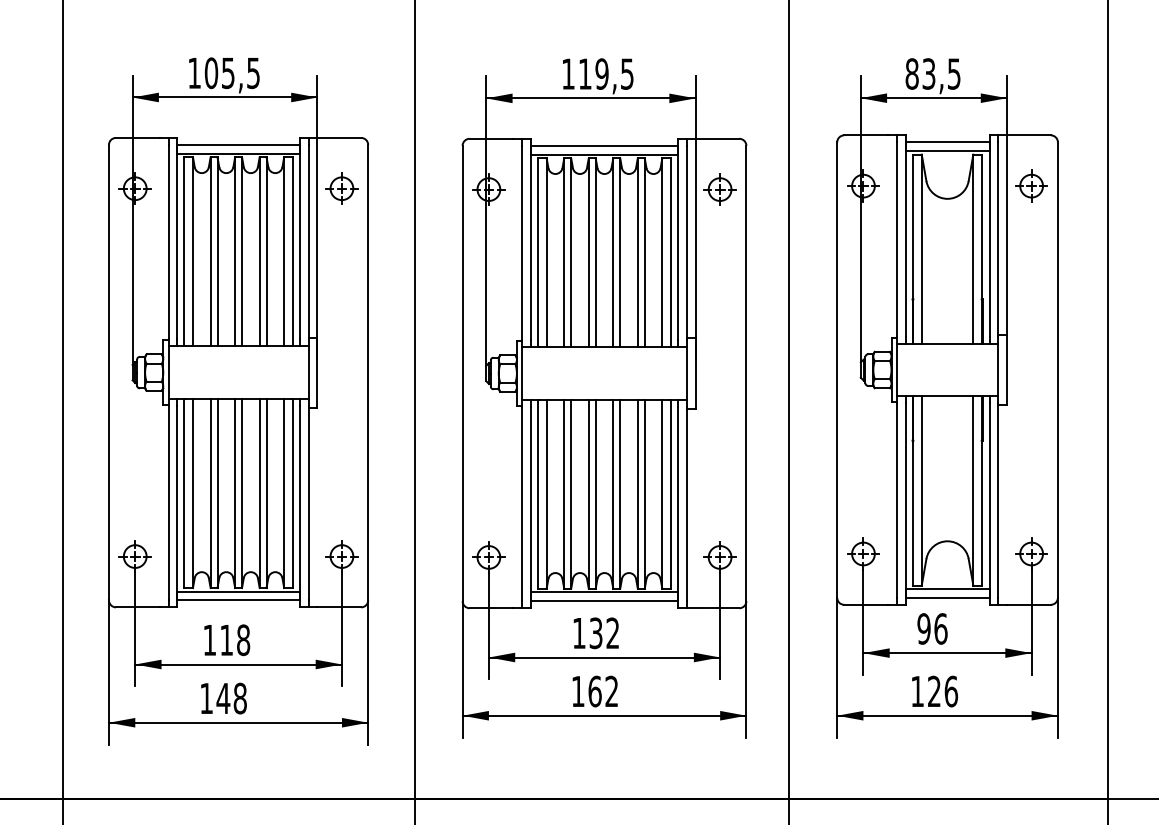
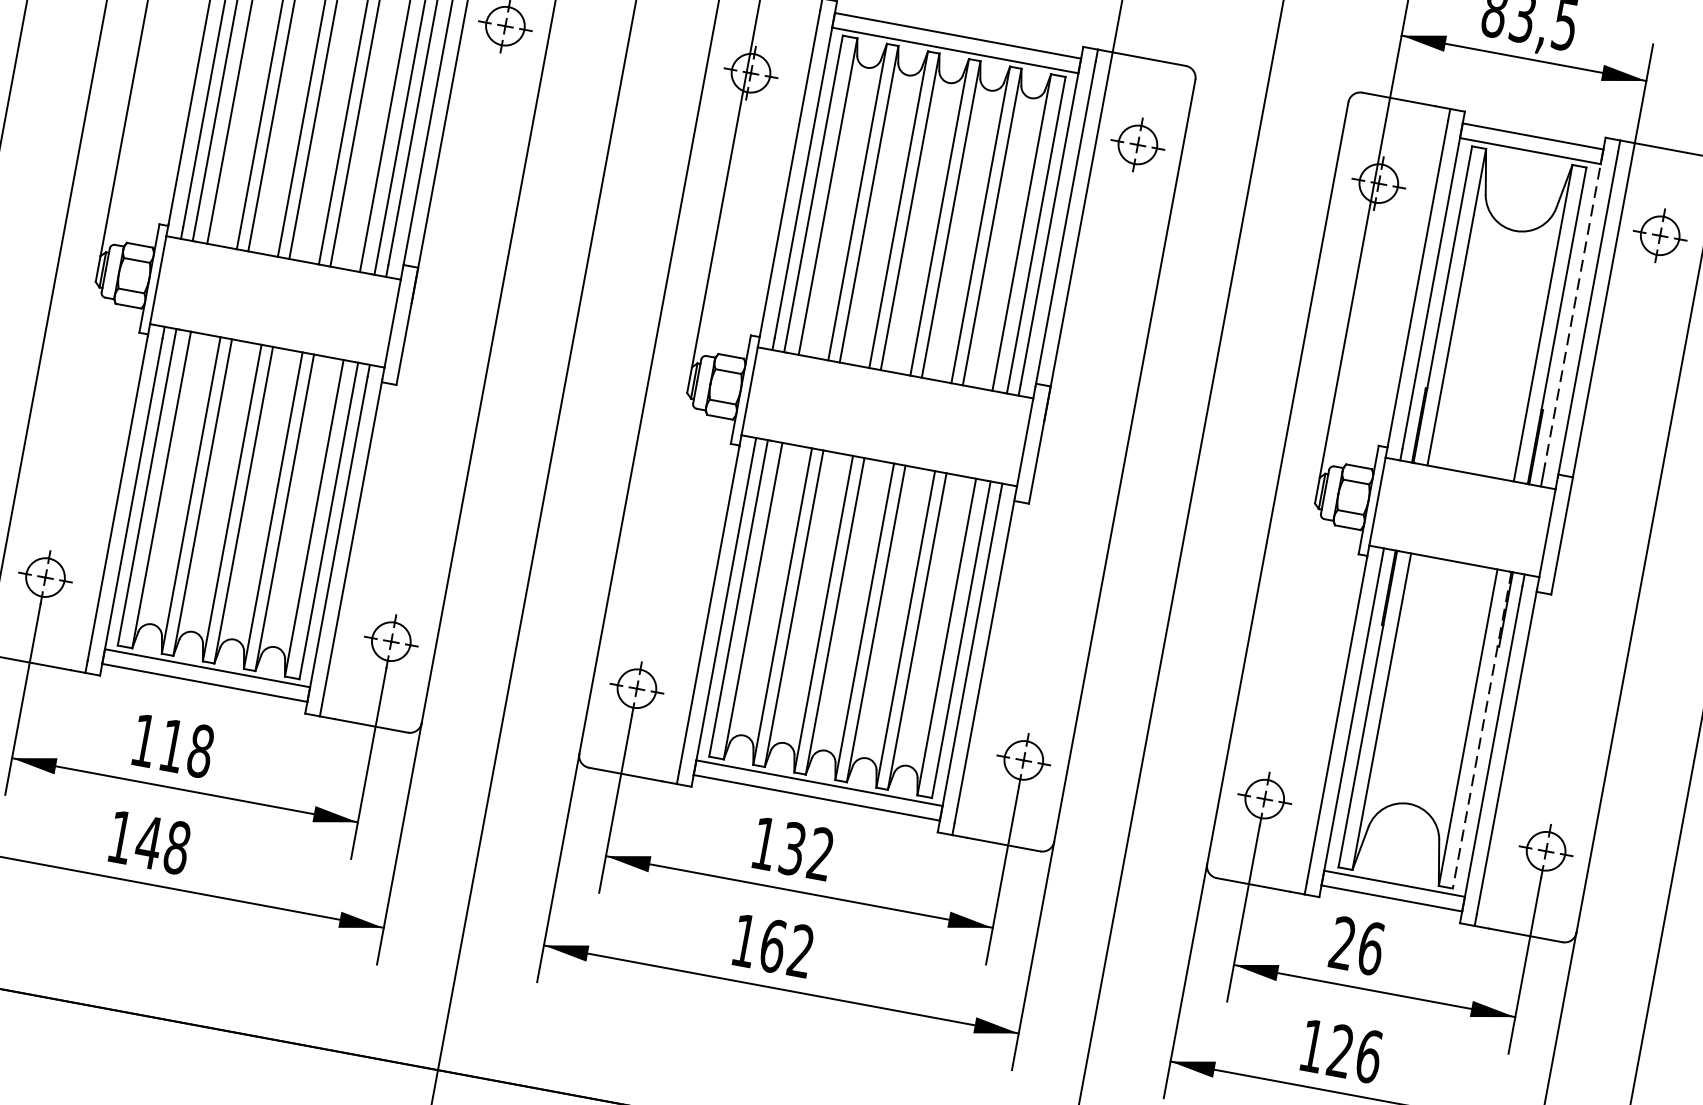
line: (989, 240) -> (1572, 313), solid -> dashed
line: (981, 490) -> (1481, 729), solid -> dashed
text: (923, 628) -> (1342, 942), 96 -> 26

